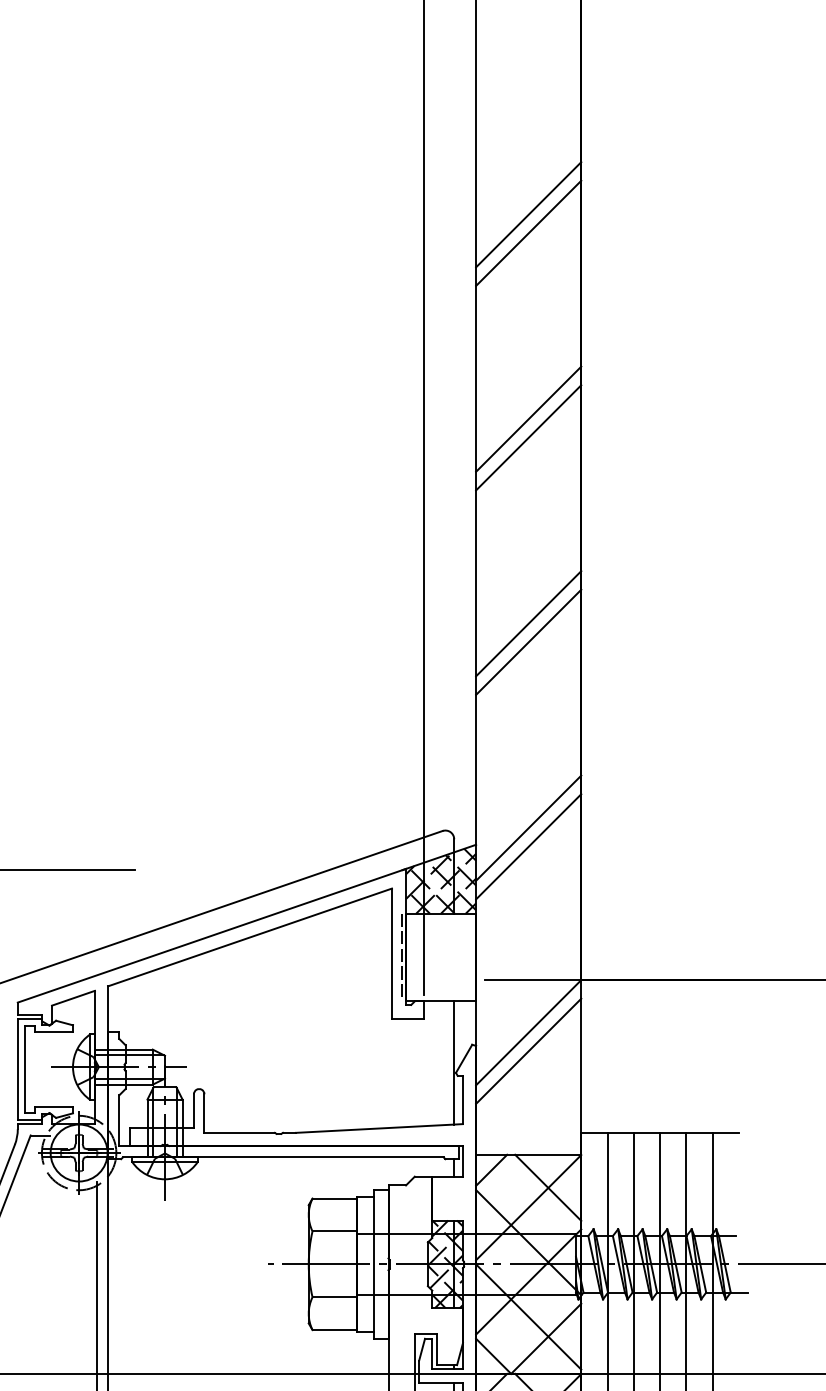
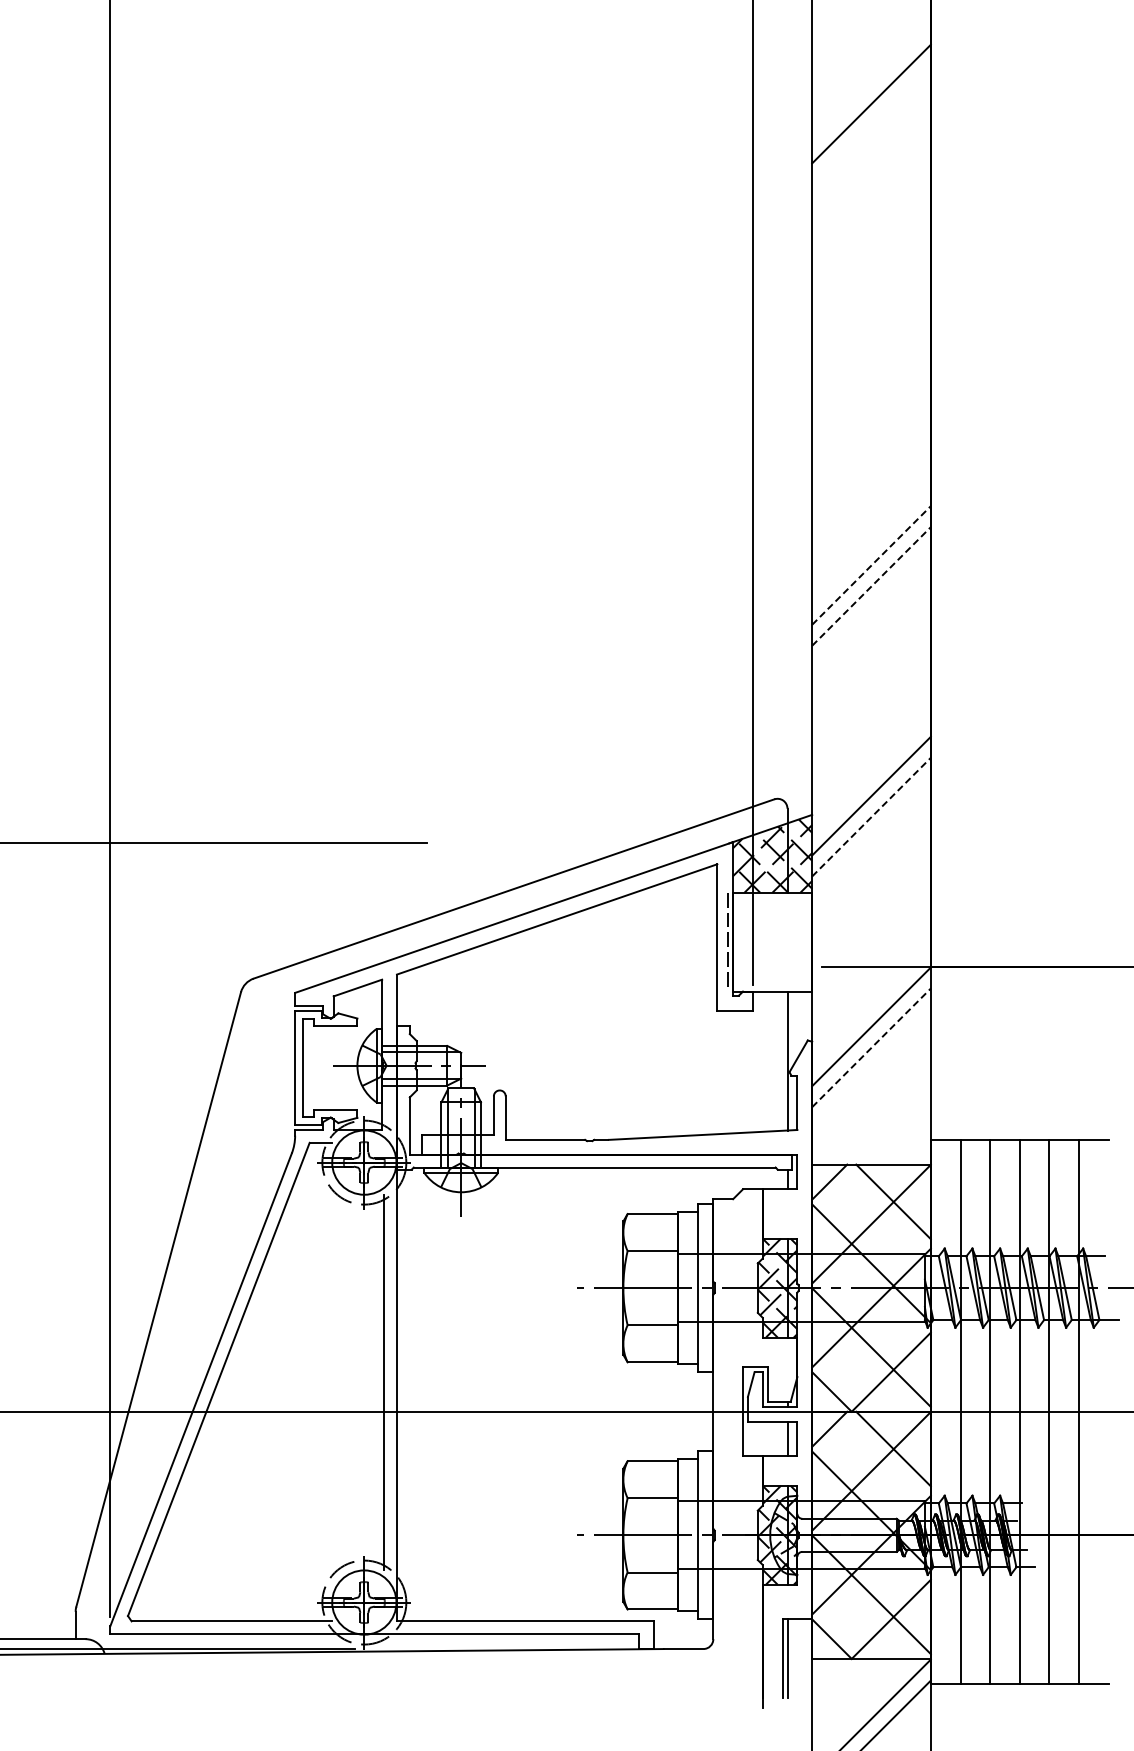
line: (528, 232) -> (871, 124), removed
line: (528, 418) -> (871, 334), removed
line: (528, 437) -> (871, 355), removed
line: (528, 623) -> (871, 565), solid -> dashed
line: (528, 642) -> (871, 586), solid -> dashed
line: (528, 847) -> (871, 817), solid -> dashed
line: (528, 1050) -> (871, 1047), solid -> dashed

